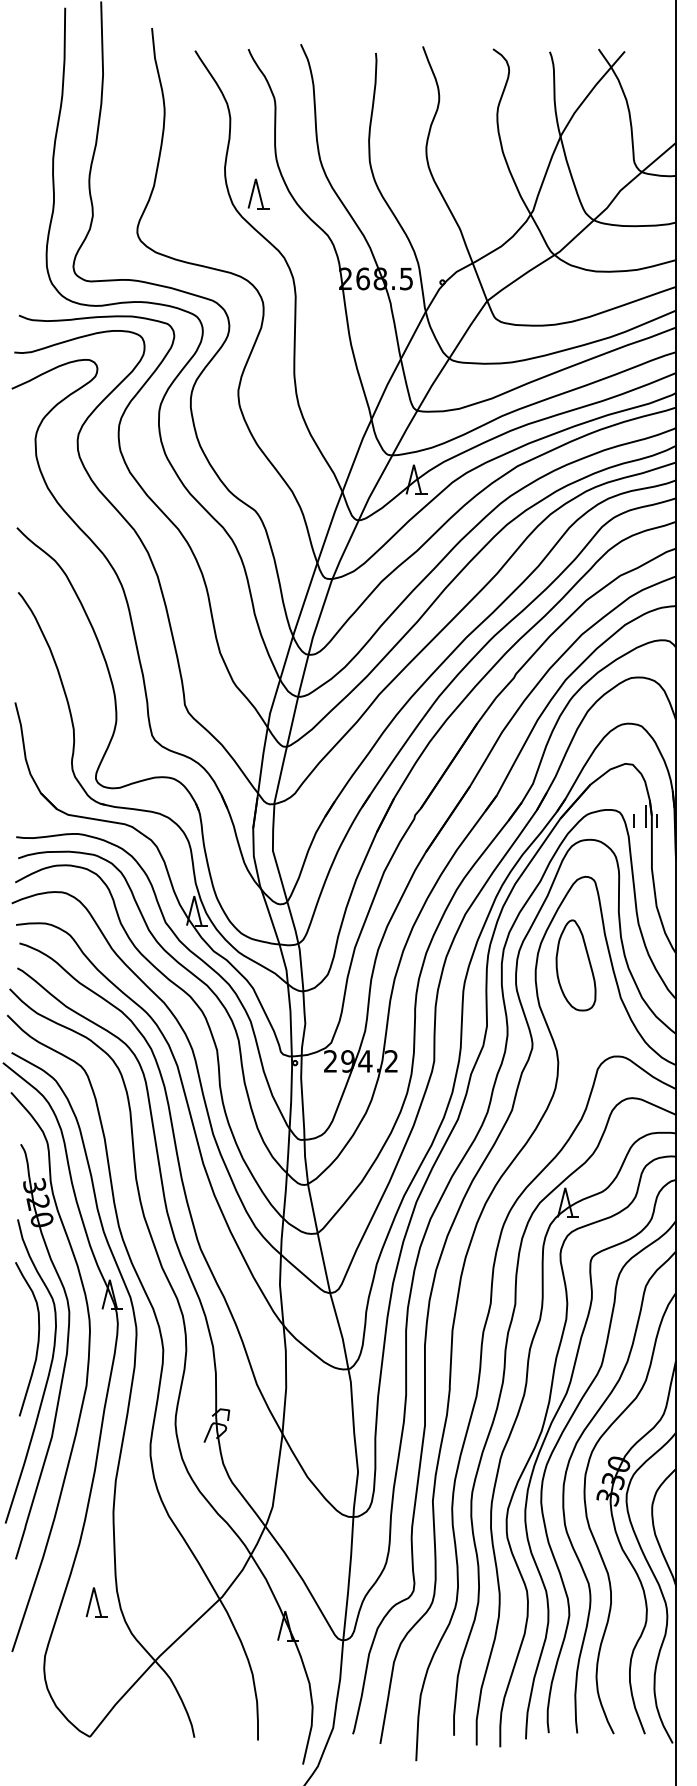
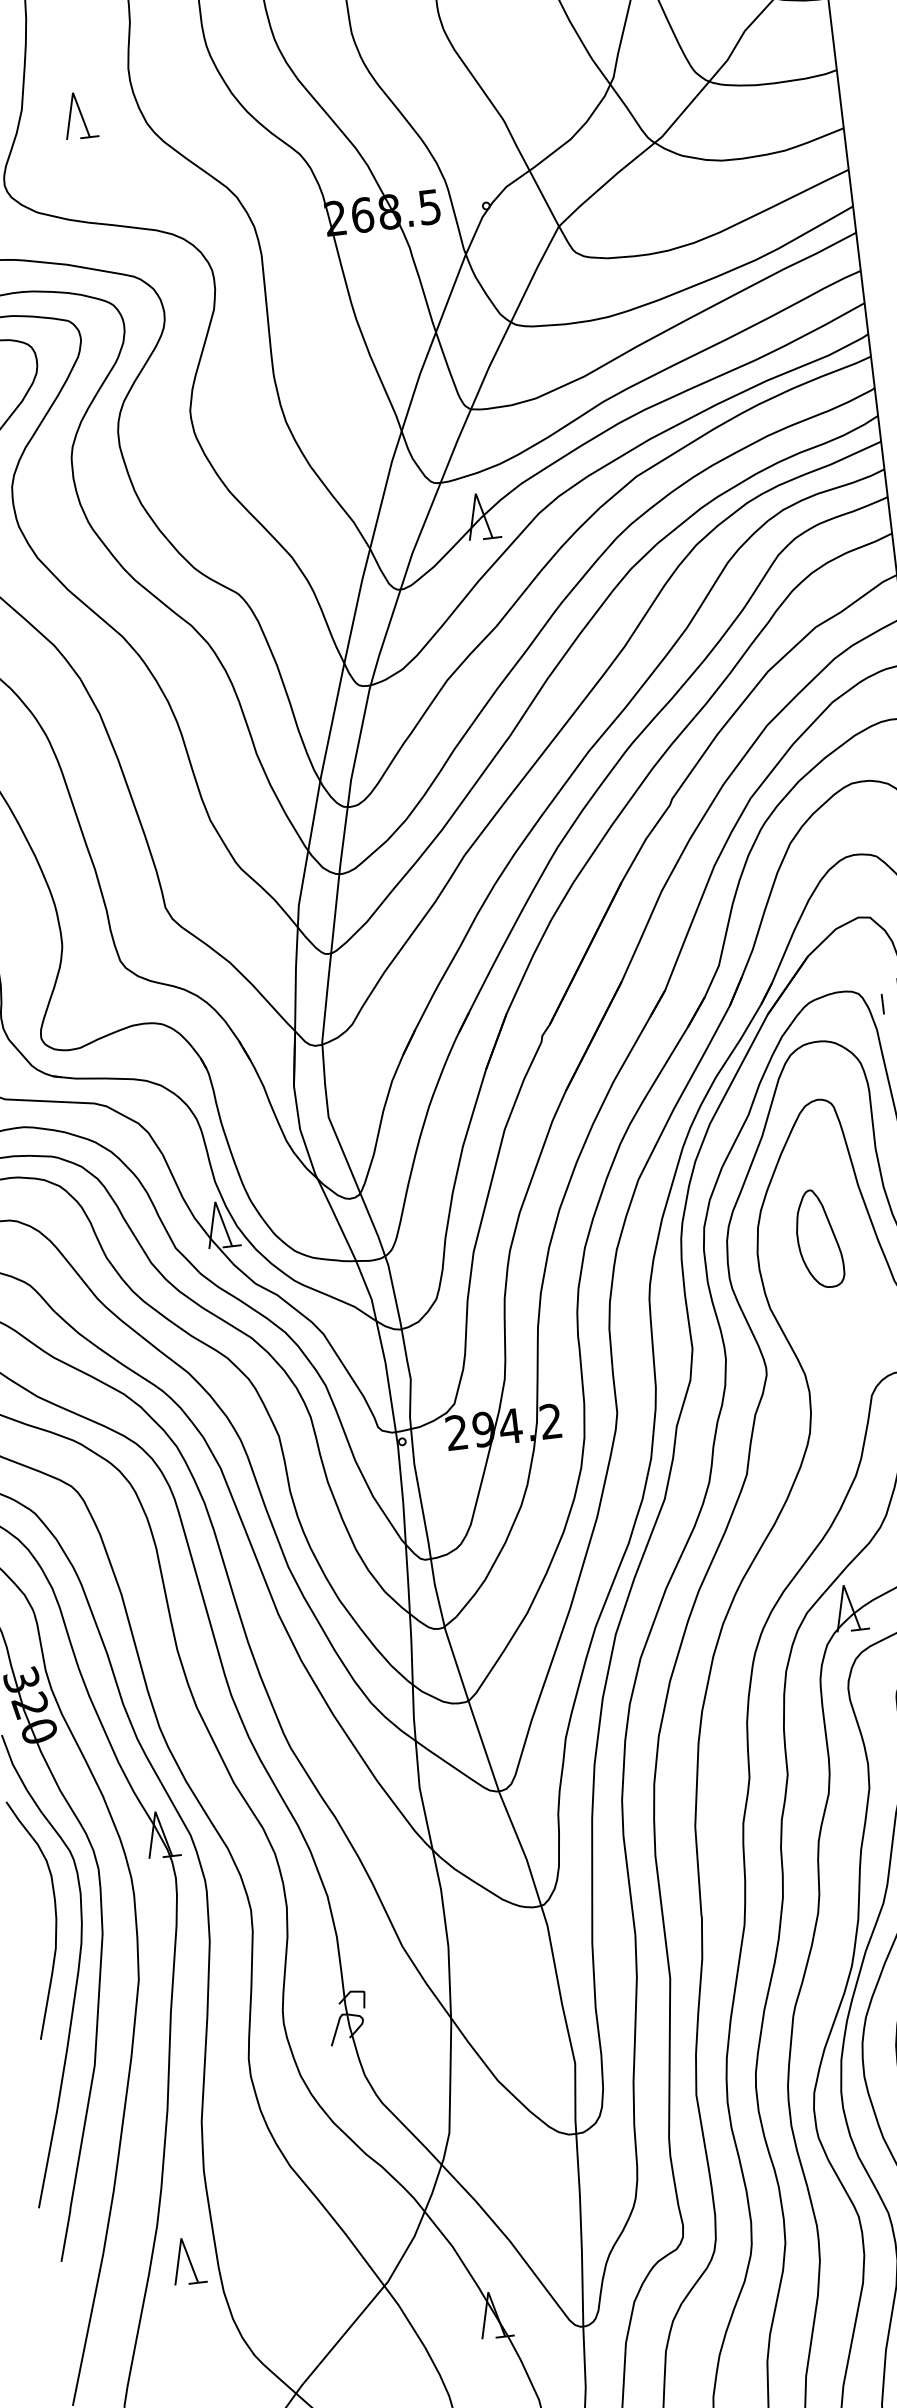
part: (258, 193) -> (79, 114), moved
part: (575, 965) -> (818, 1239), size x0.7
part: (96, 1602) -> (187, 2261), moved

